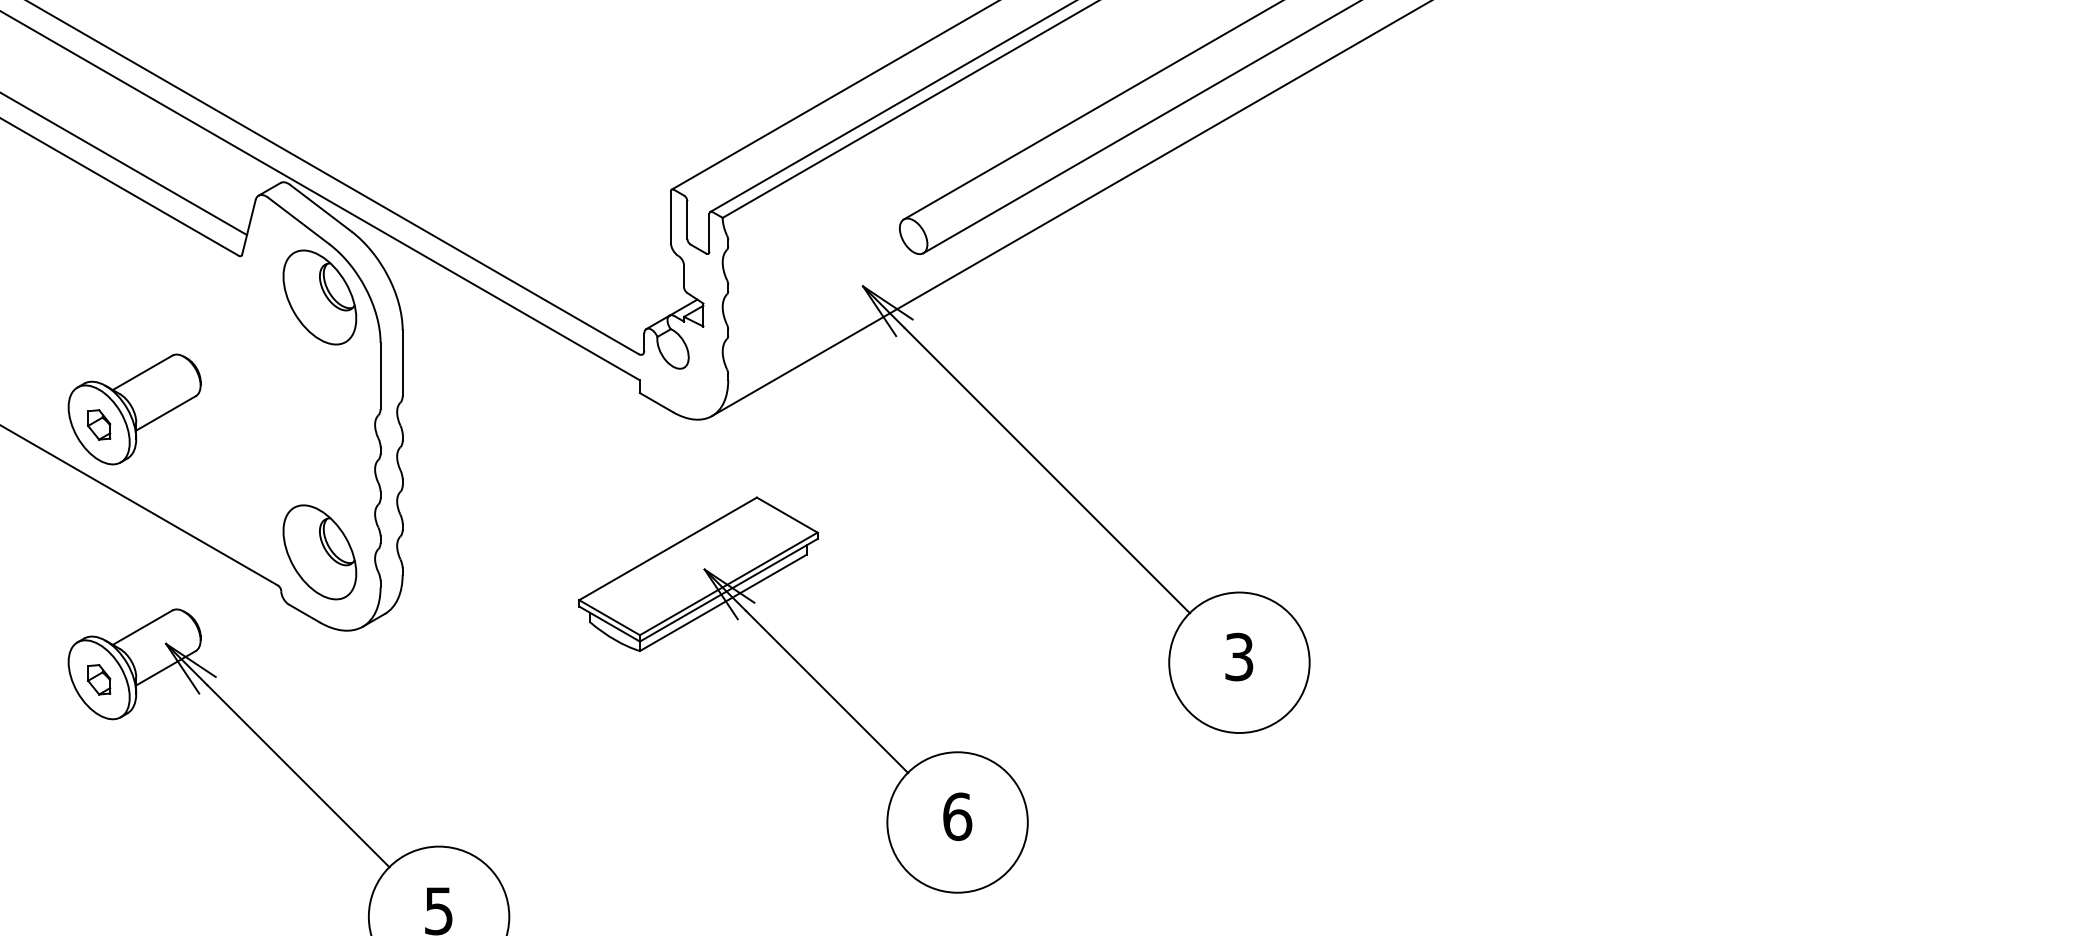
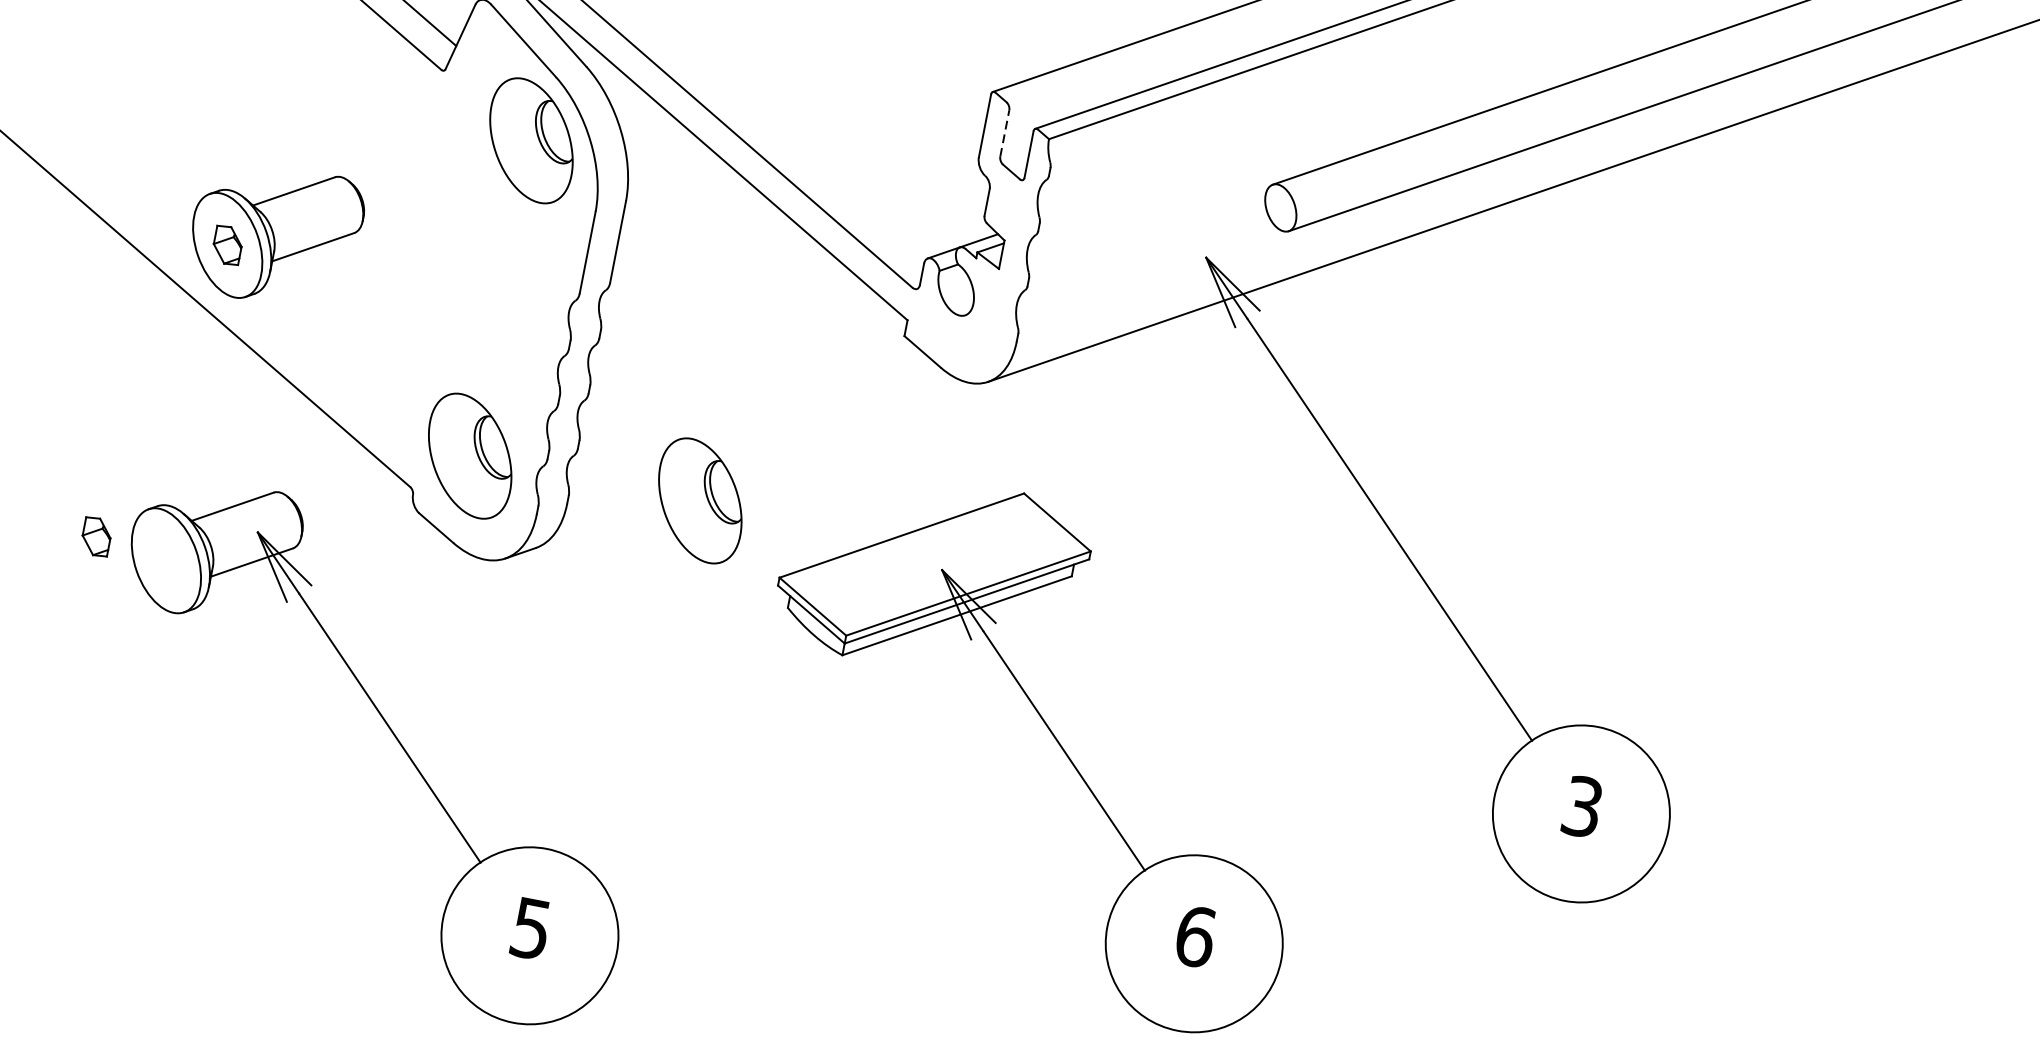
line: (687, 220) -> (1004, 133), solid -> dashed
part: (505, 552) -> (699, 500), added
part: (99, 679) -> (97, 536), moved

